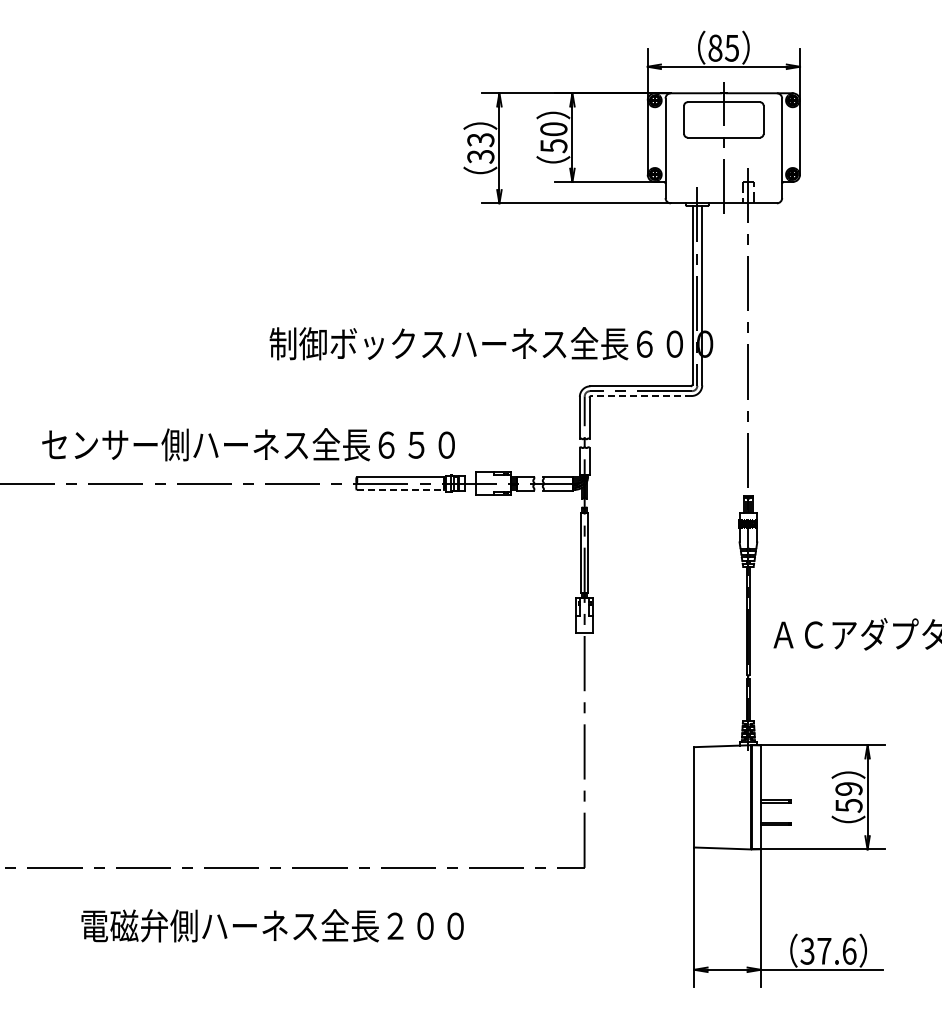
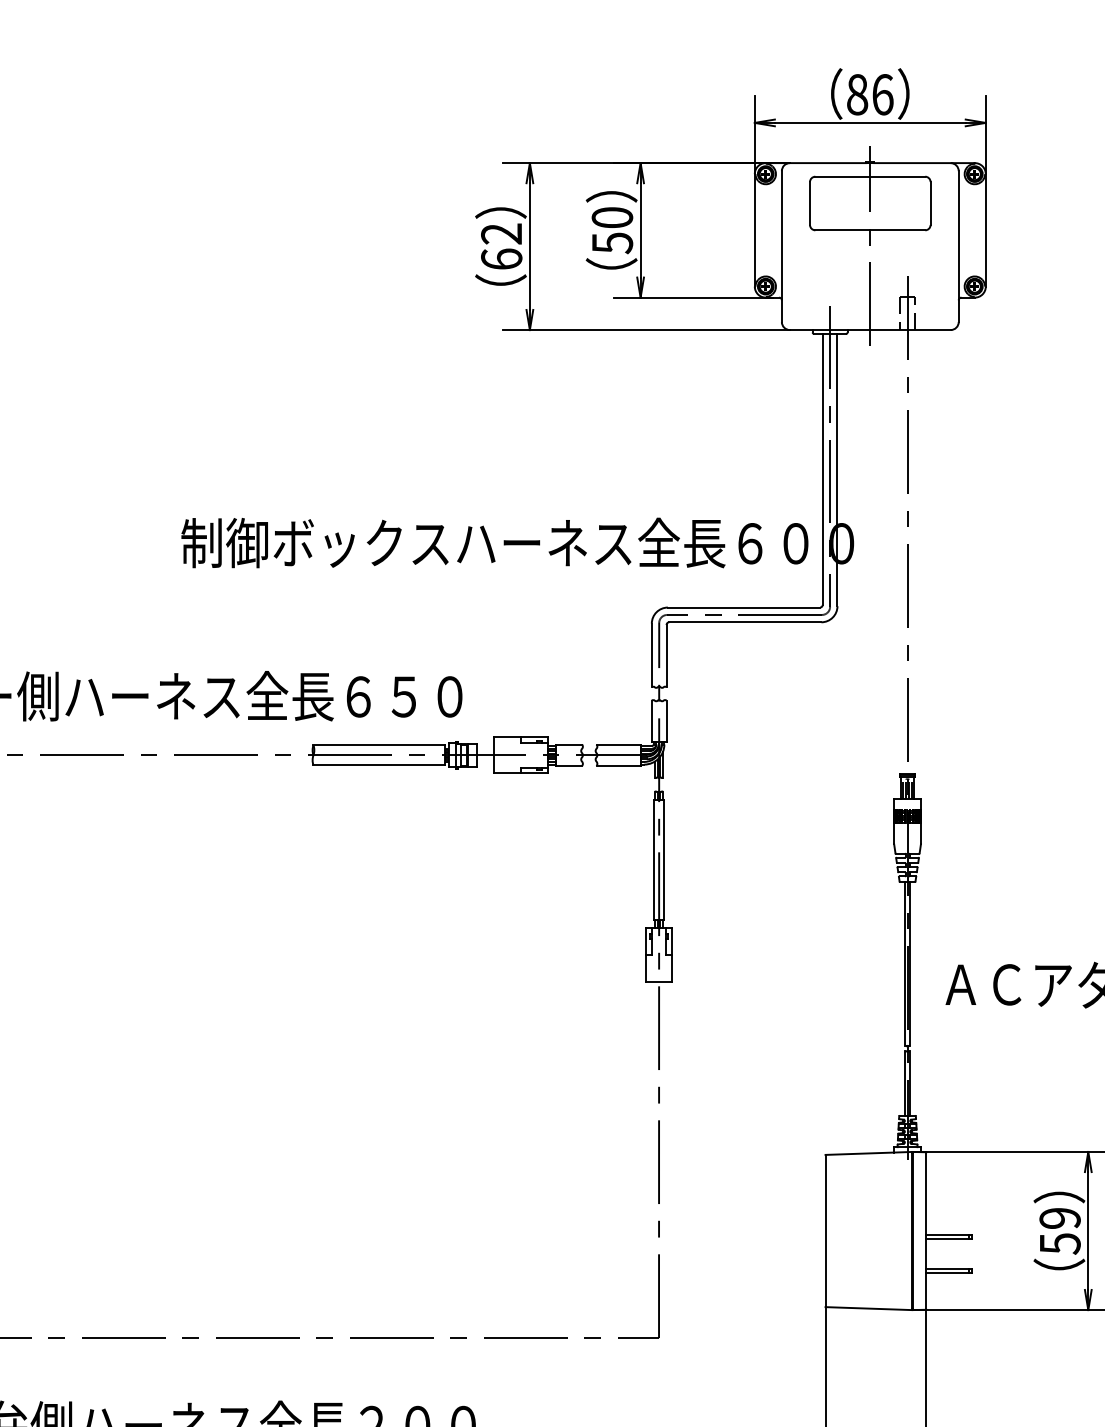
text: (731, 47) -> (881, 93), 85 -> 86
text: (480, 148) -> (501, 246), 33 -> 62
line: (640, 396) -> (743, 623), dashed -> solid
line: (400, 490) -> (379, 765), dashed -> solid

